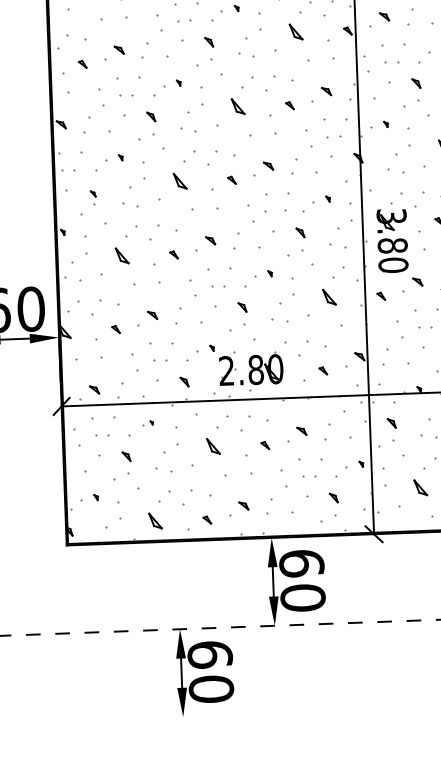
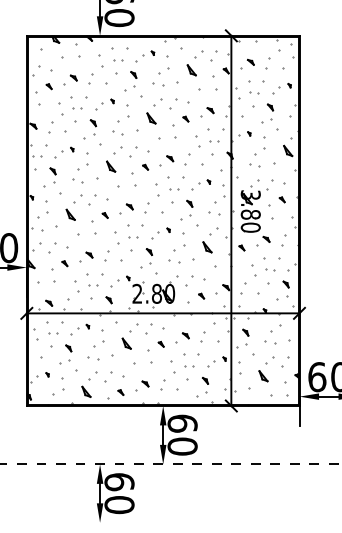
part: (92, 197) -> (52, 175), size x1.67
part: (276, 212) -> (174, 189), size x0.62
part: (147, 422) -> (83, 326), size x1.67

